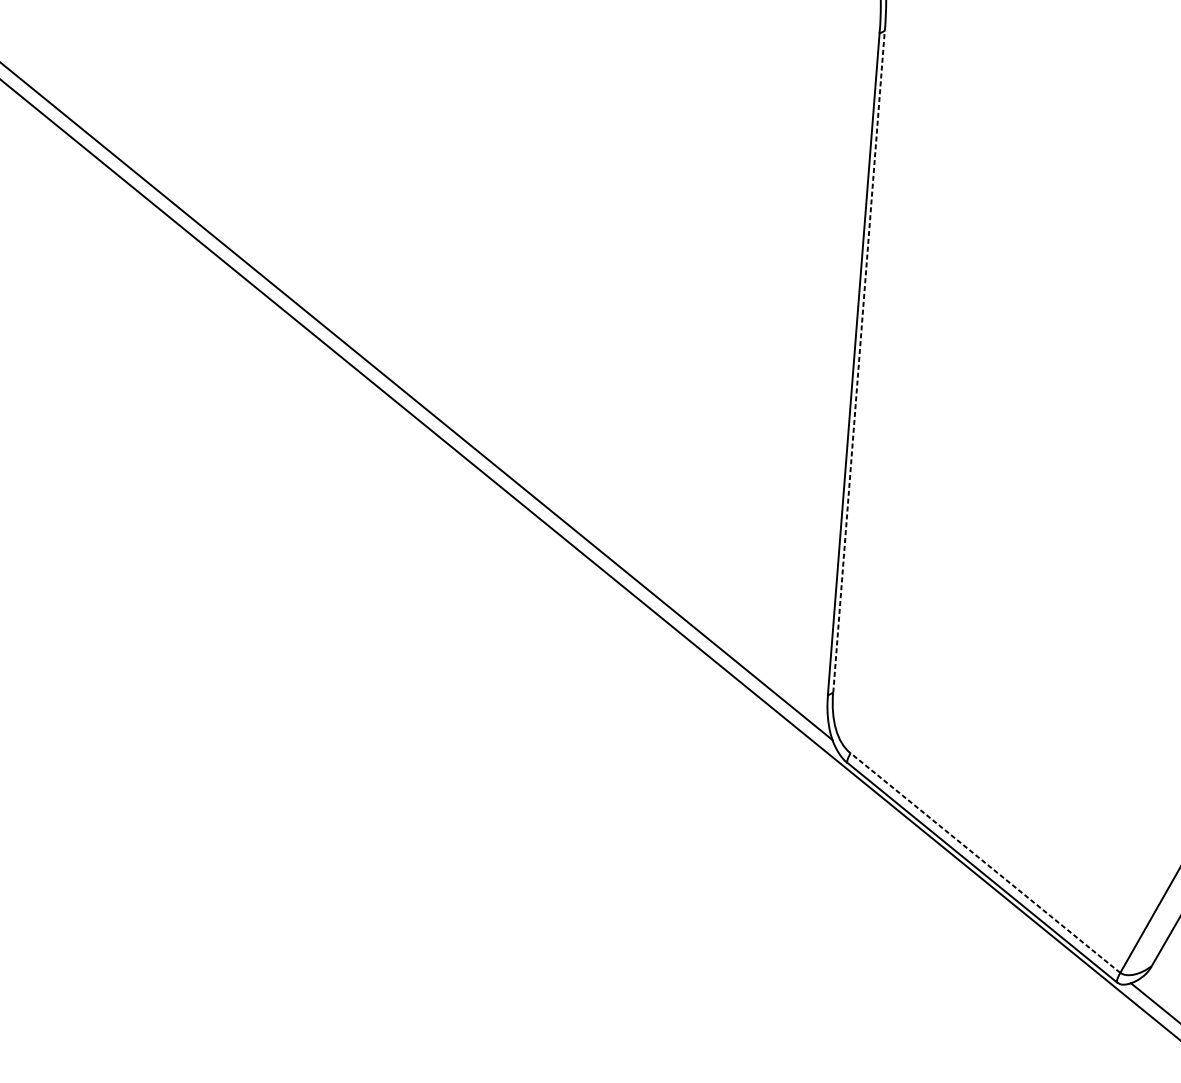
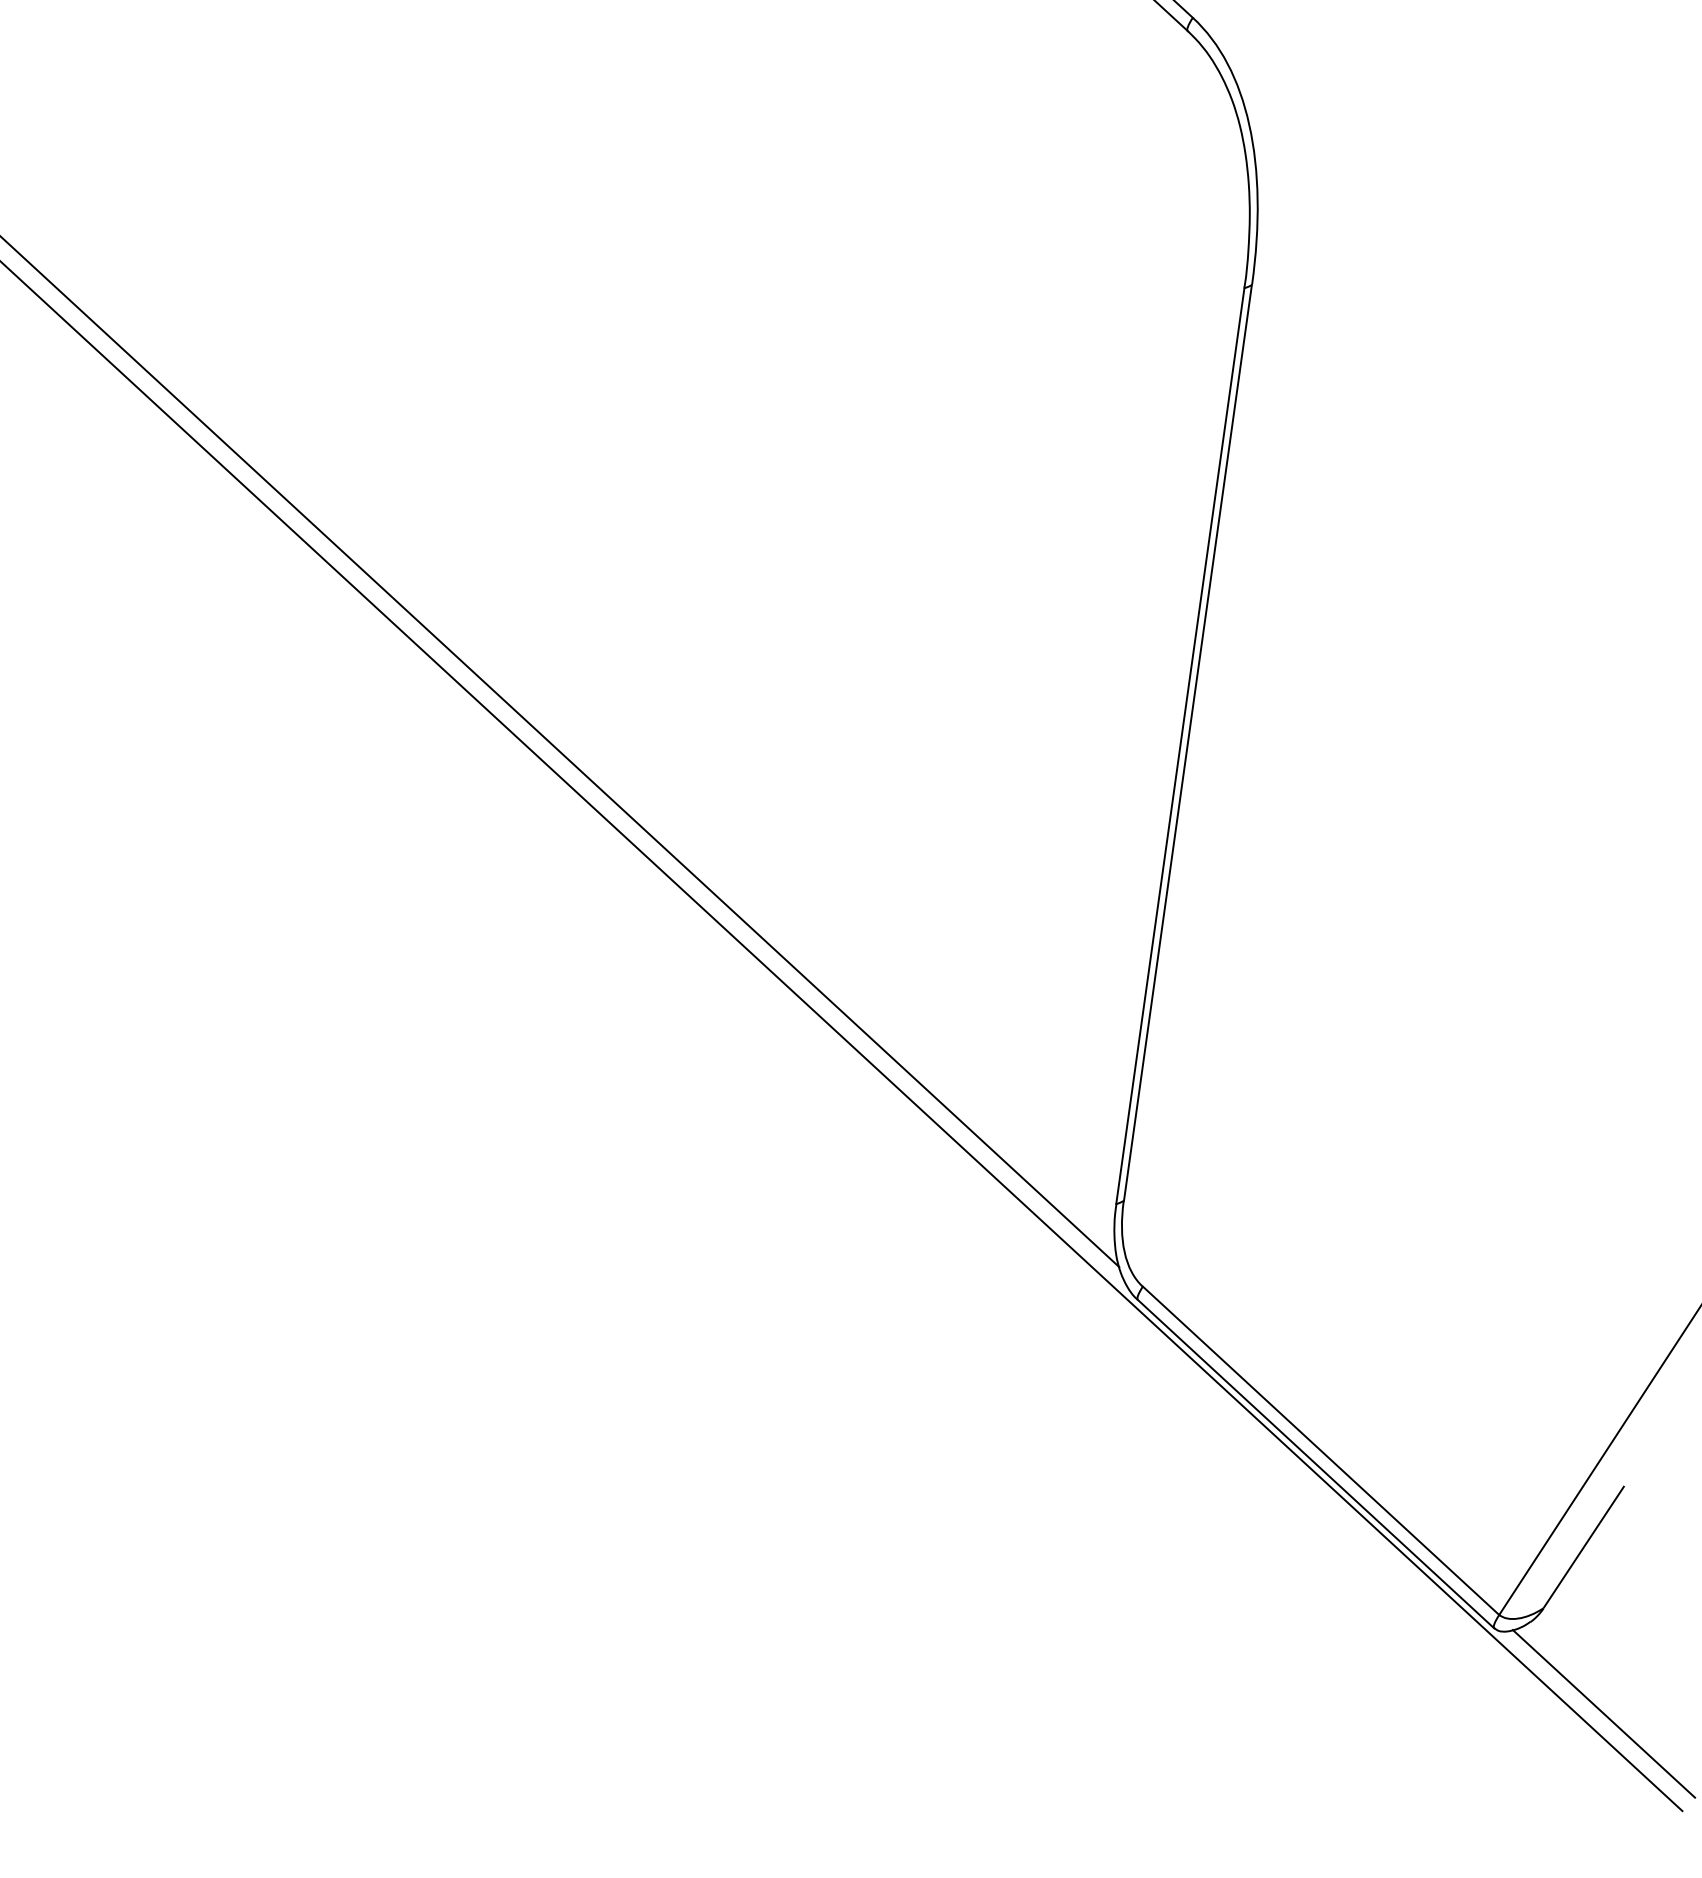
line: (859, 361) -> (1188, 742), dashed -> solid
line: (985, 862) -> (1320, 1450), dashed -> solid

